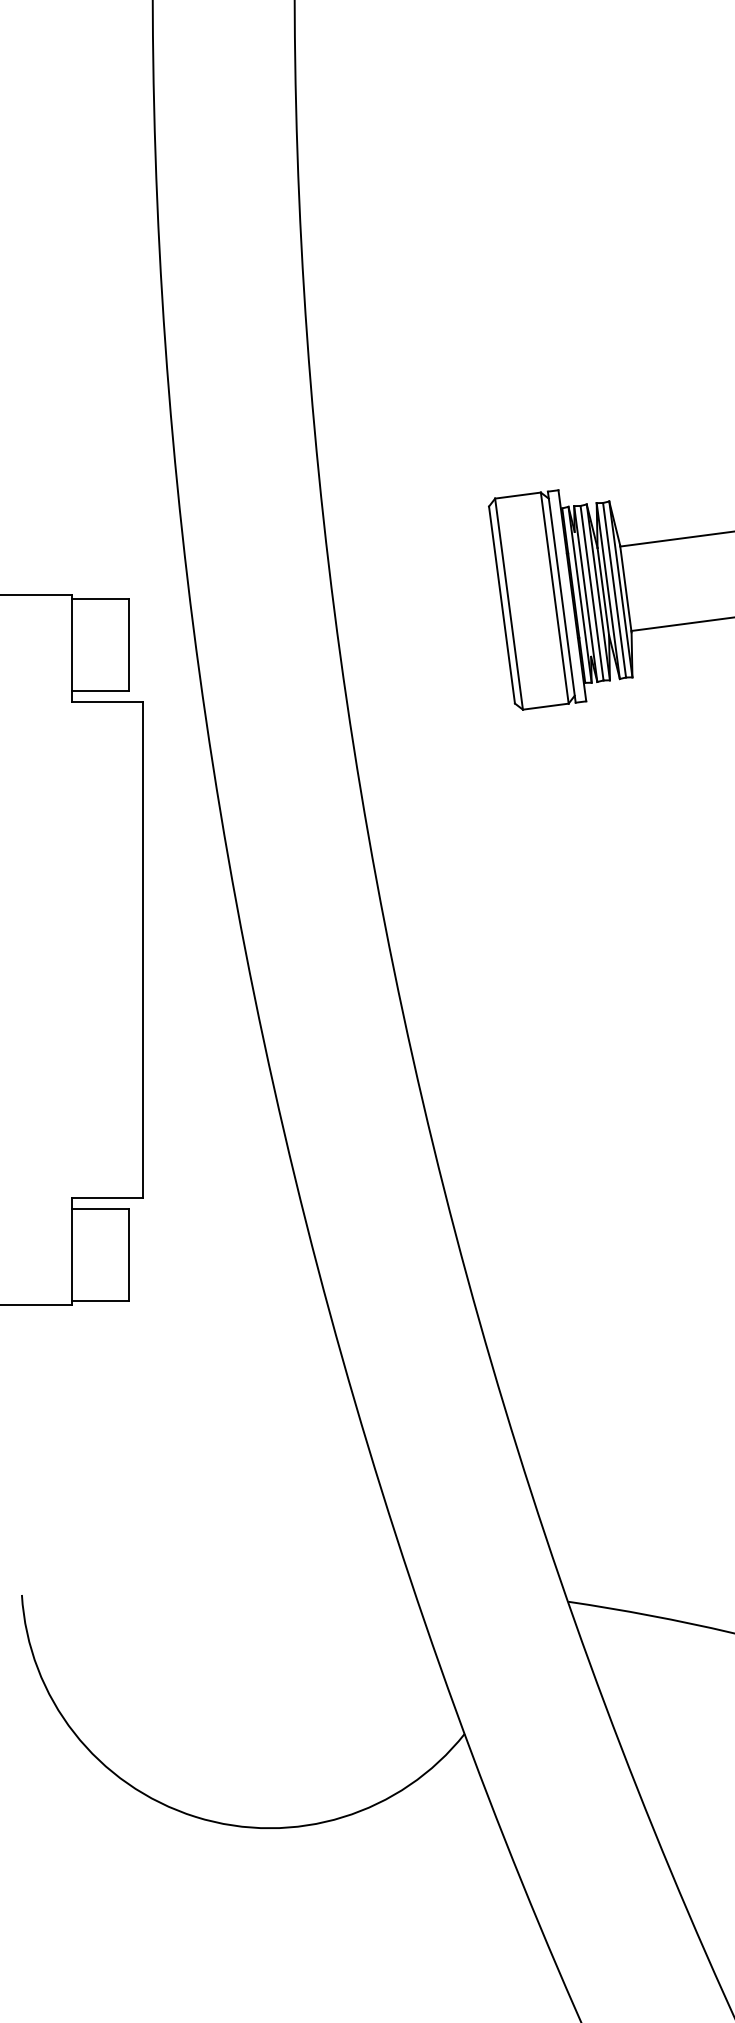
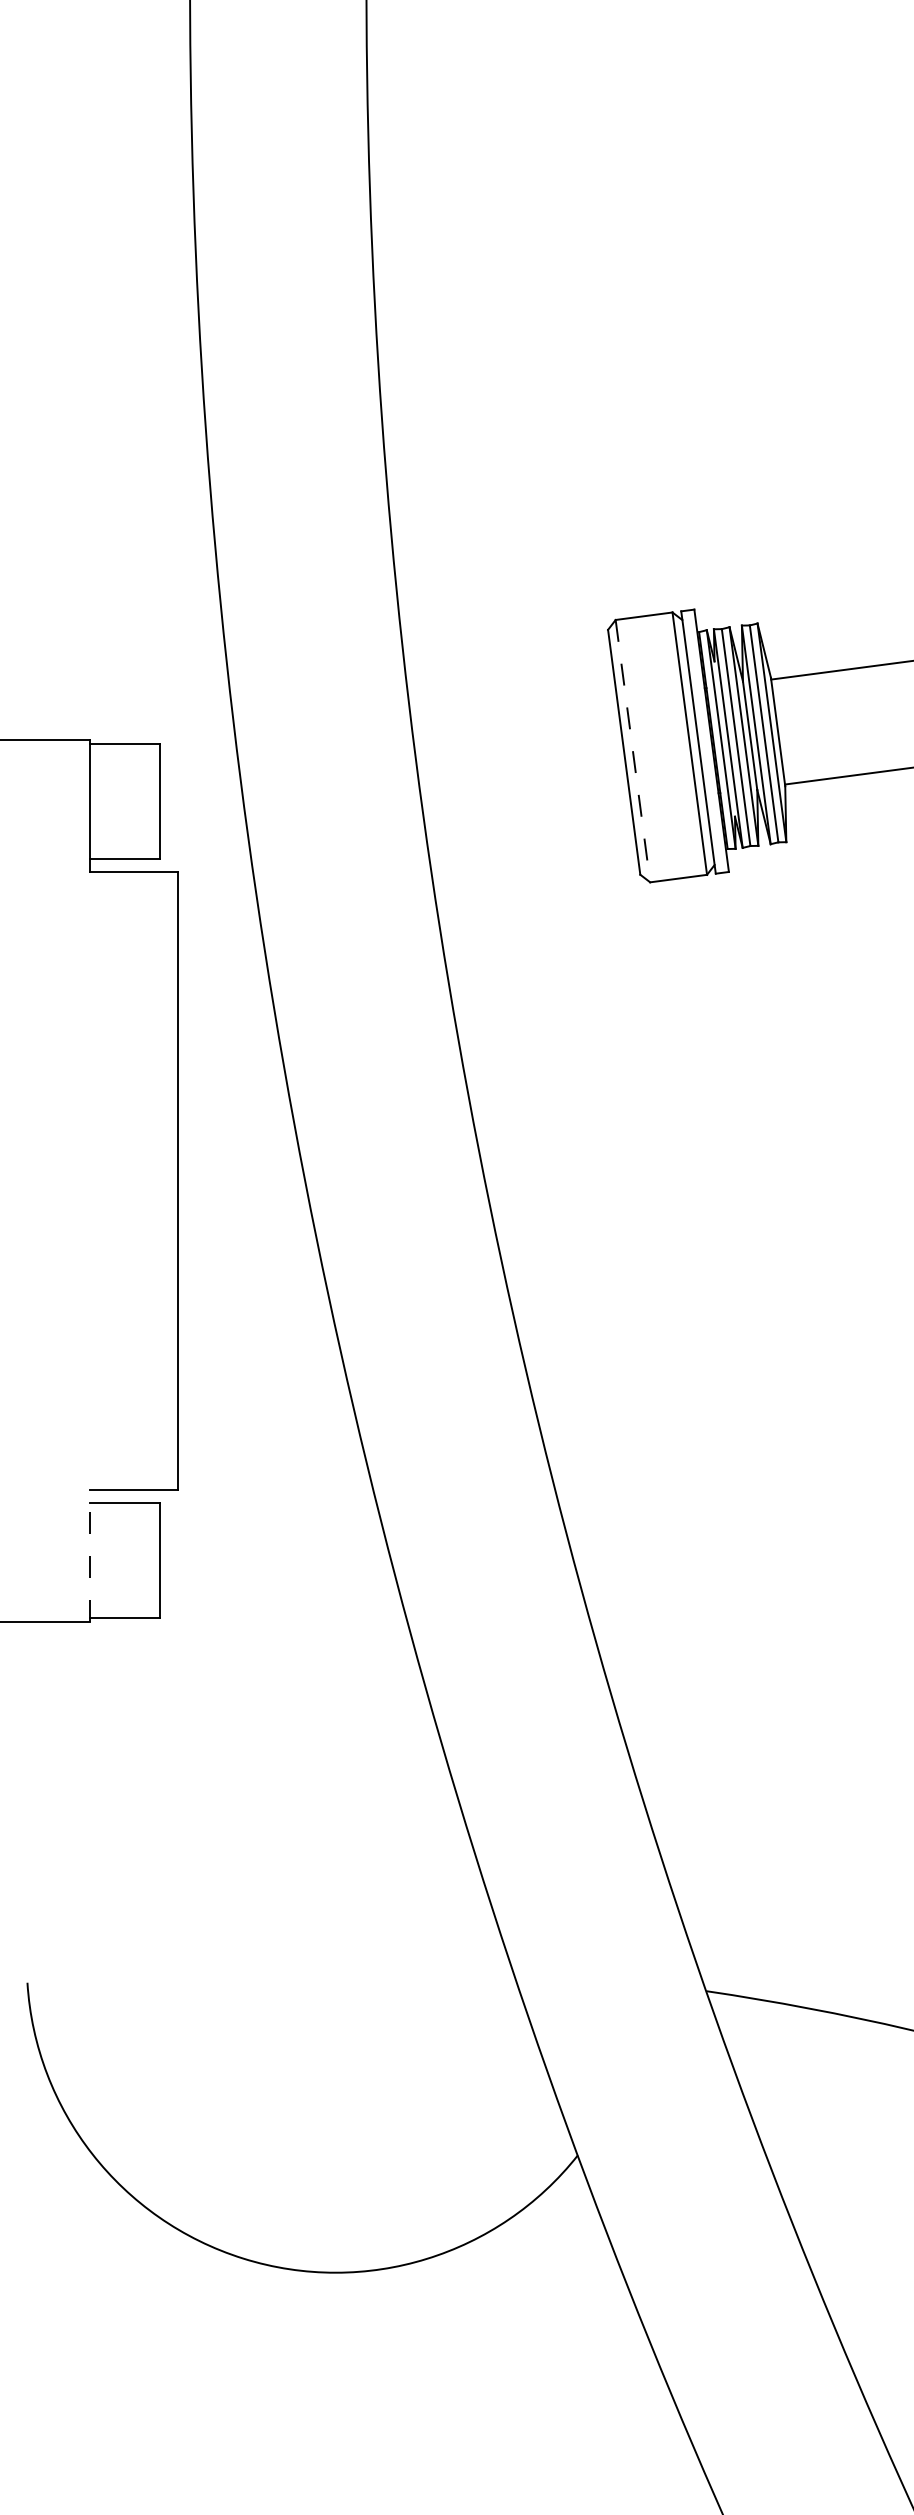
line: (509, 604) -> (633, 751), solid -> dashed
line: (72, 1251) -> (90, 1555), solid -> dashed

